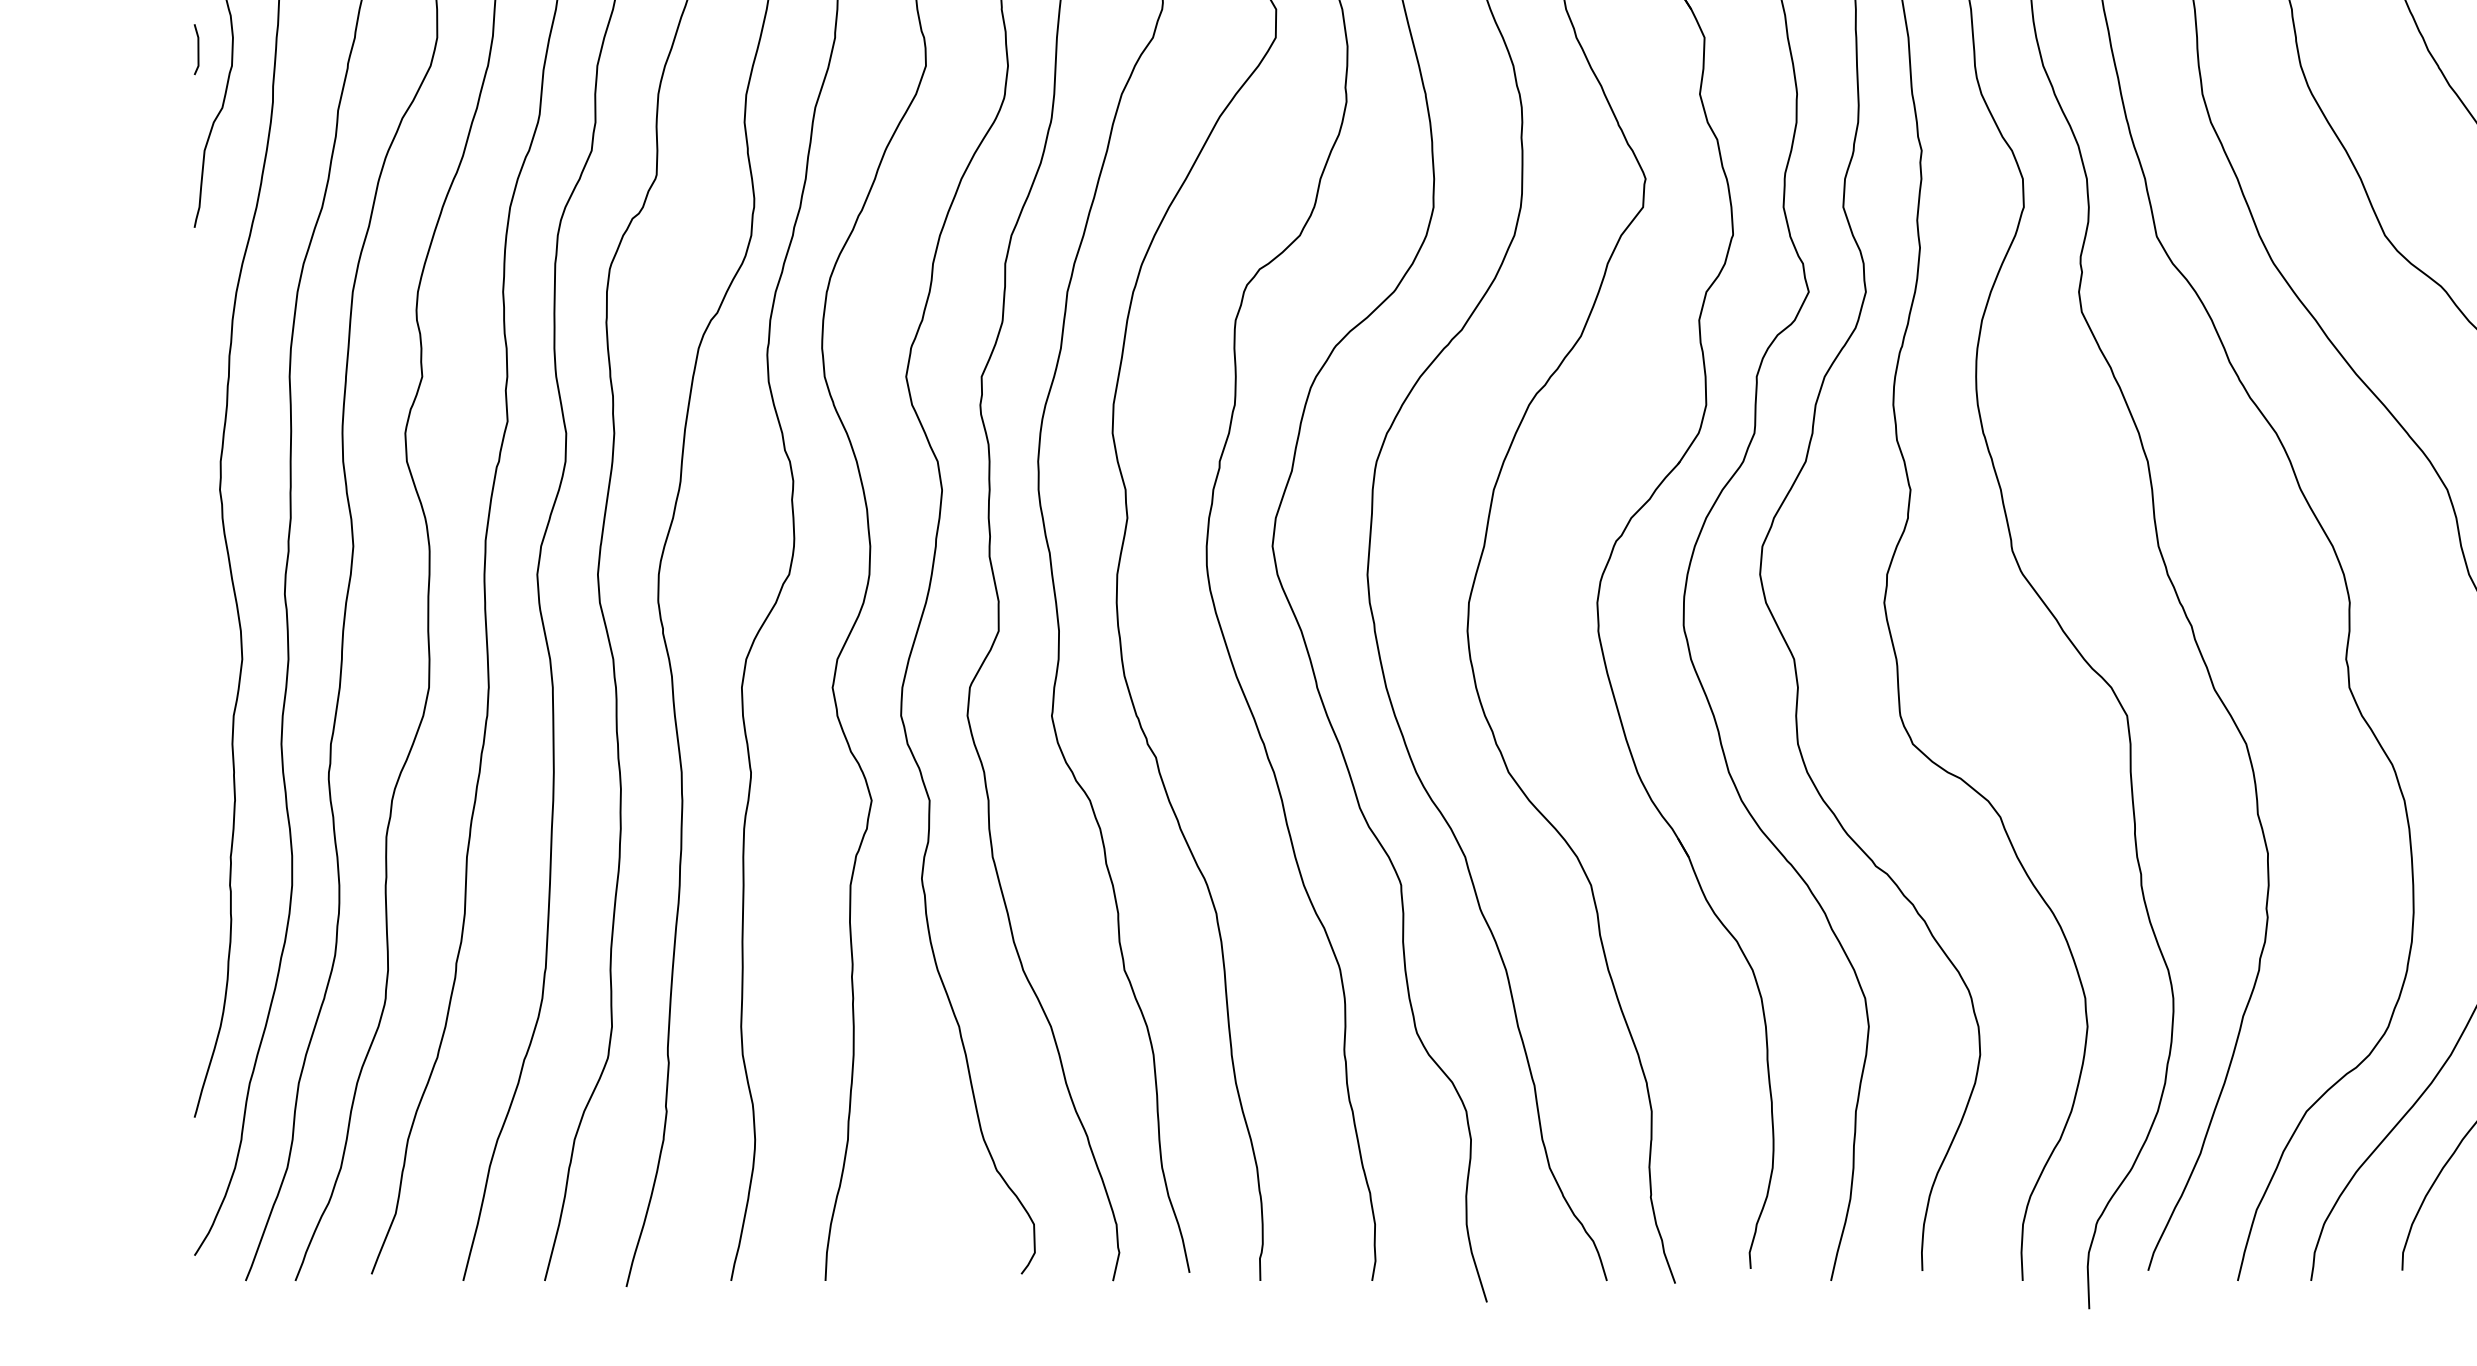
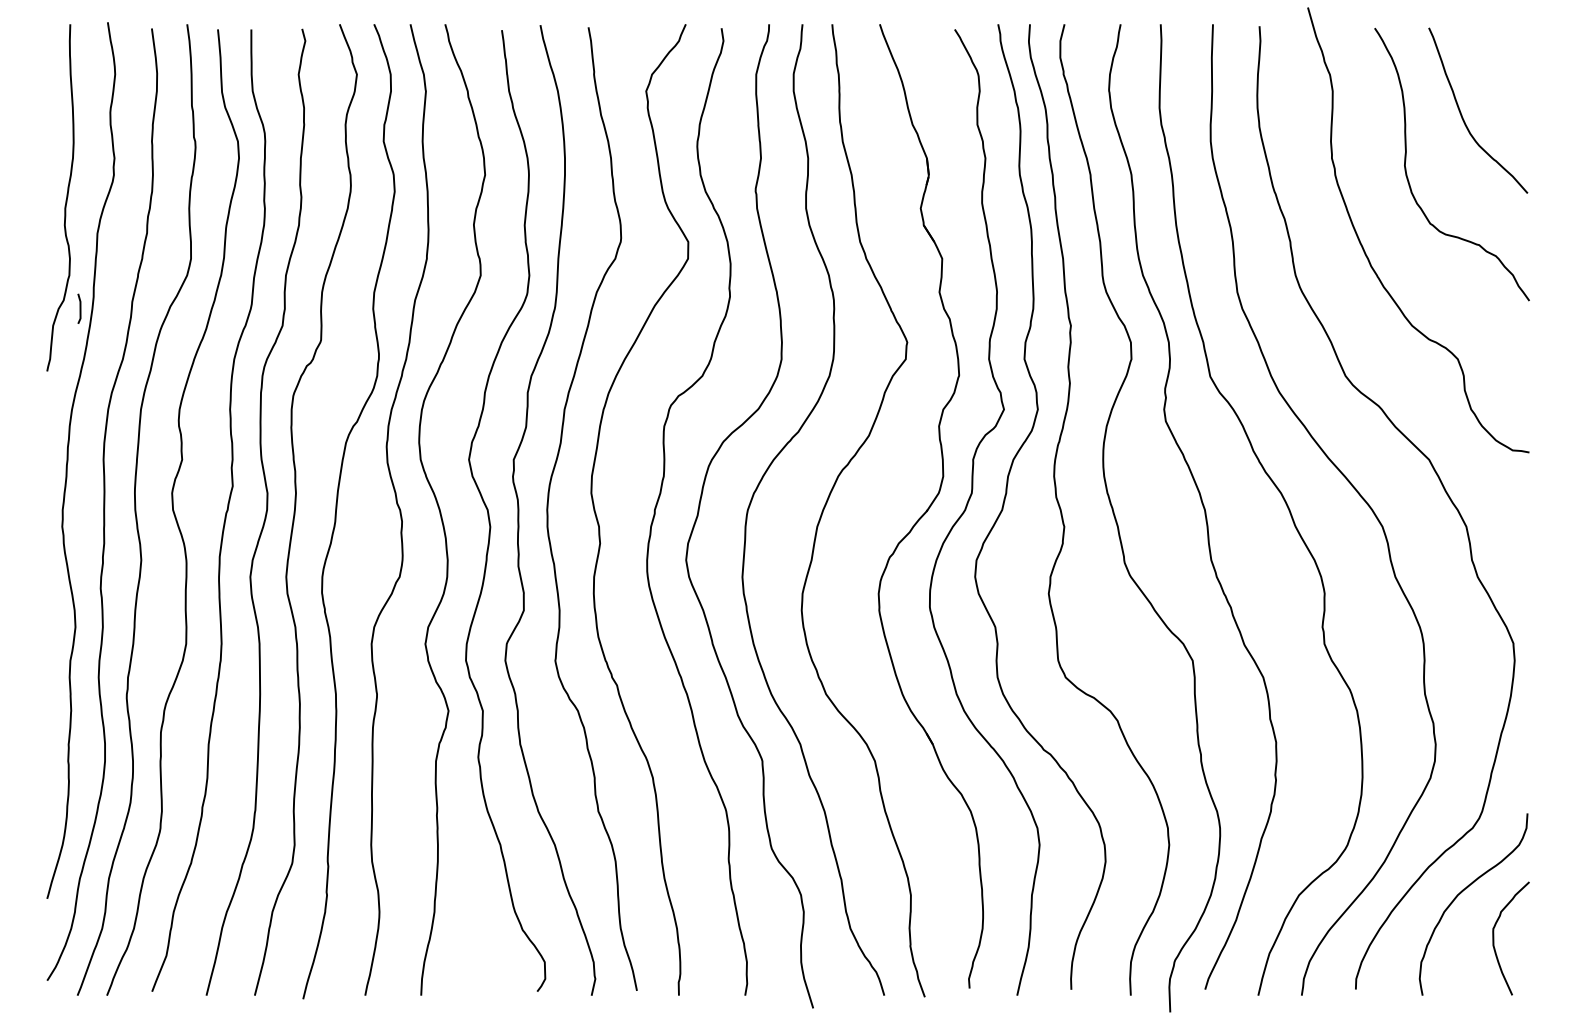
line: (196, 49) -> (79, 308), moved

